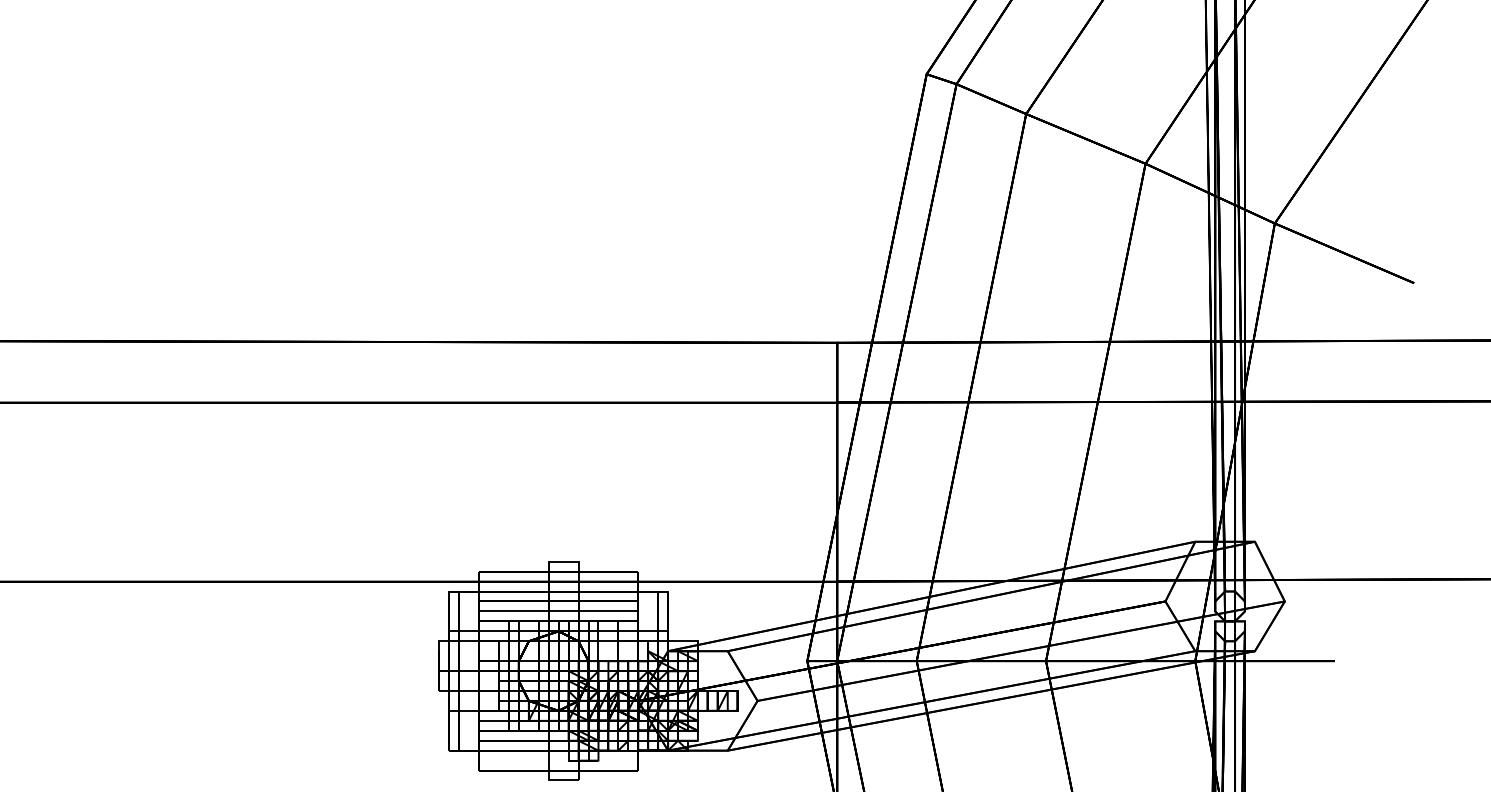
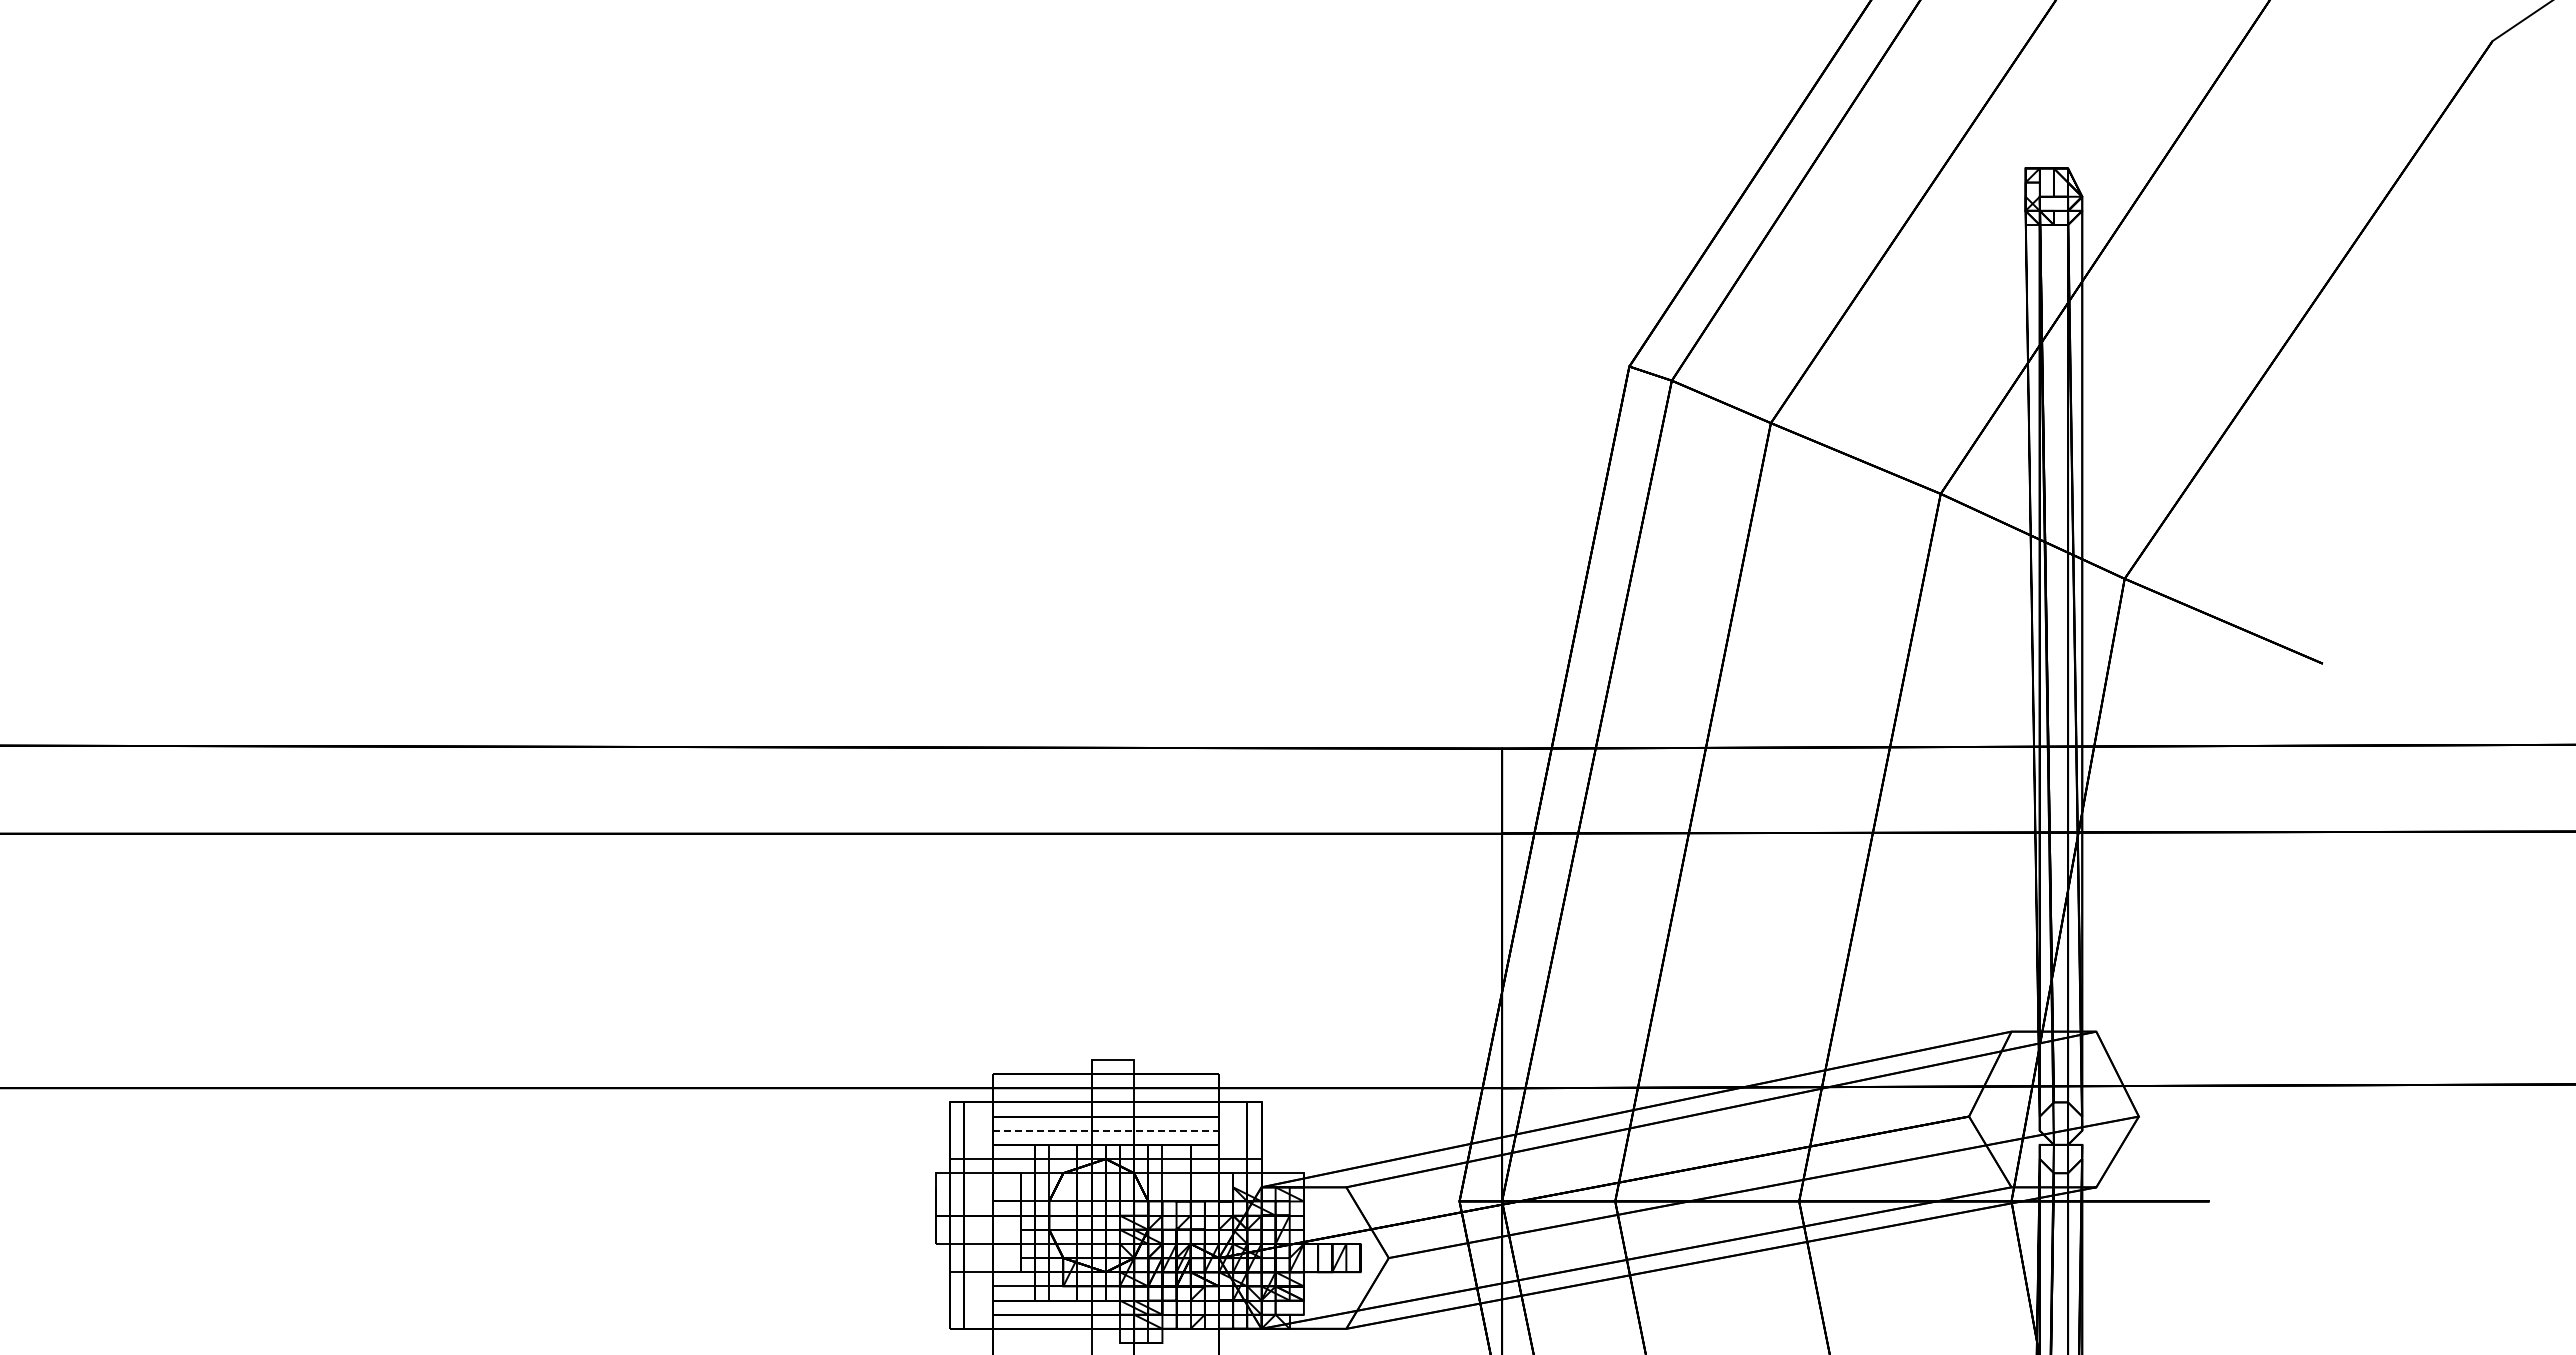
line: (559, 611) -> (1106, 1130), solid -> dashed

